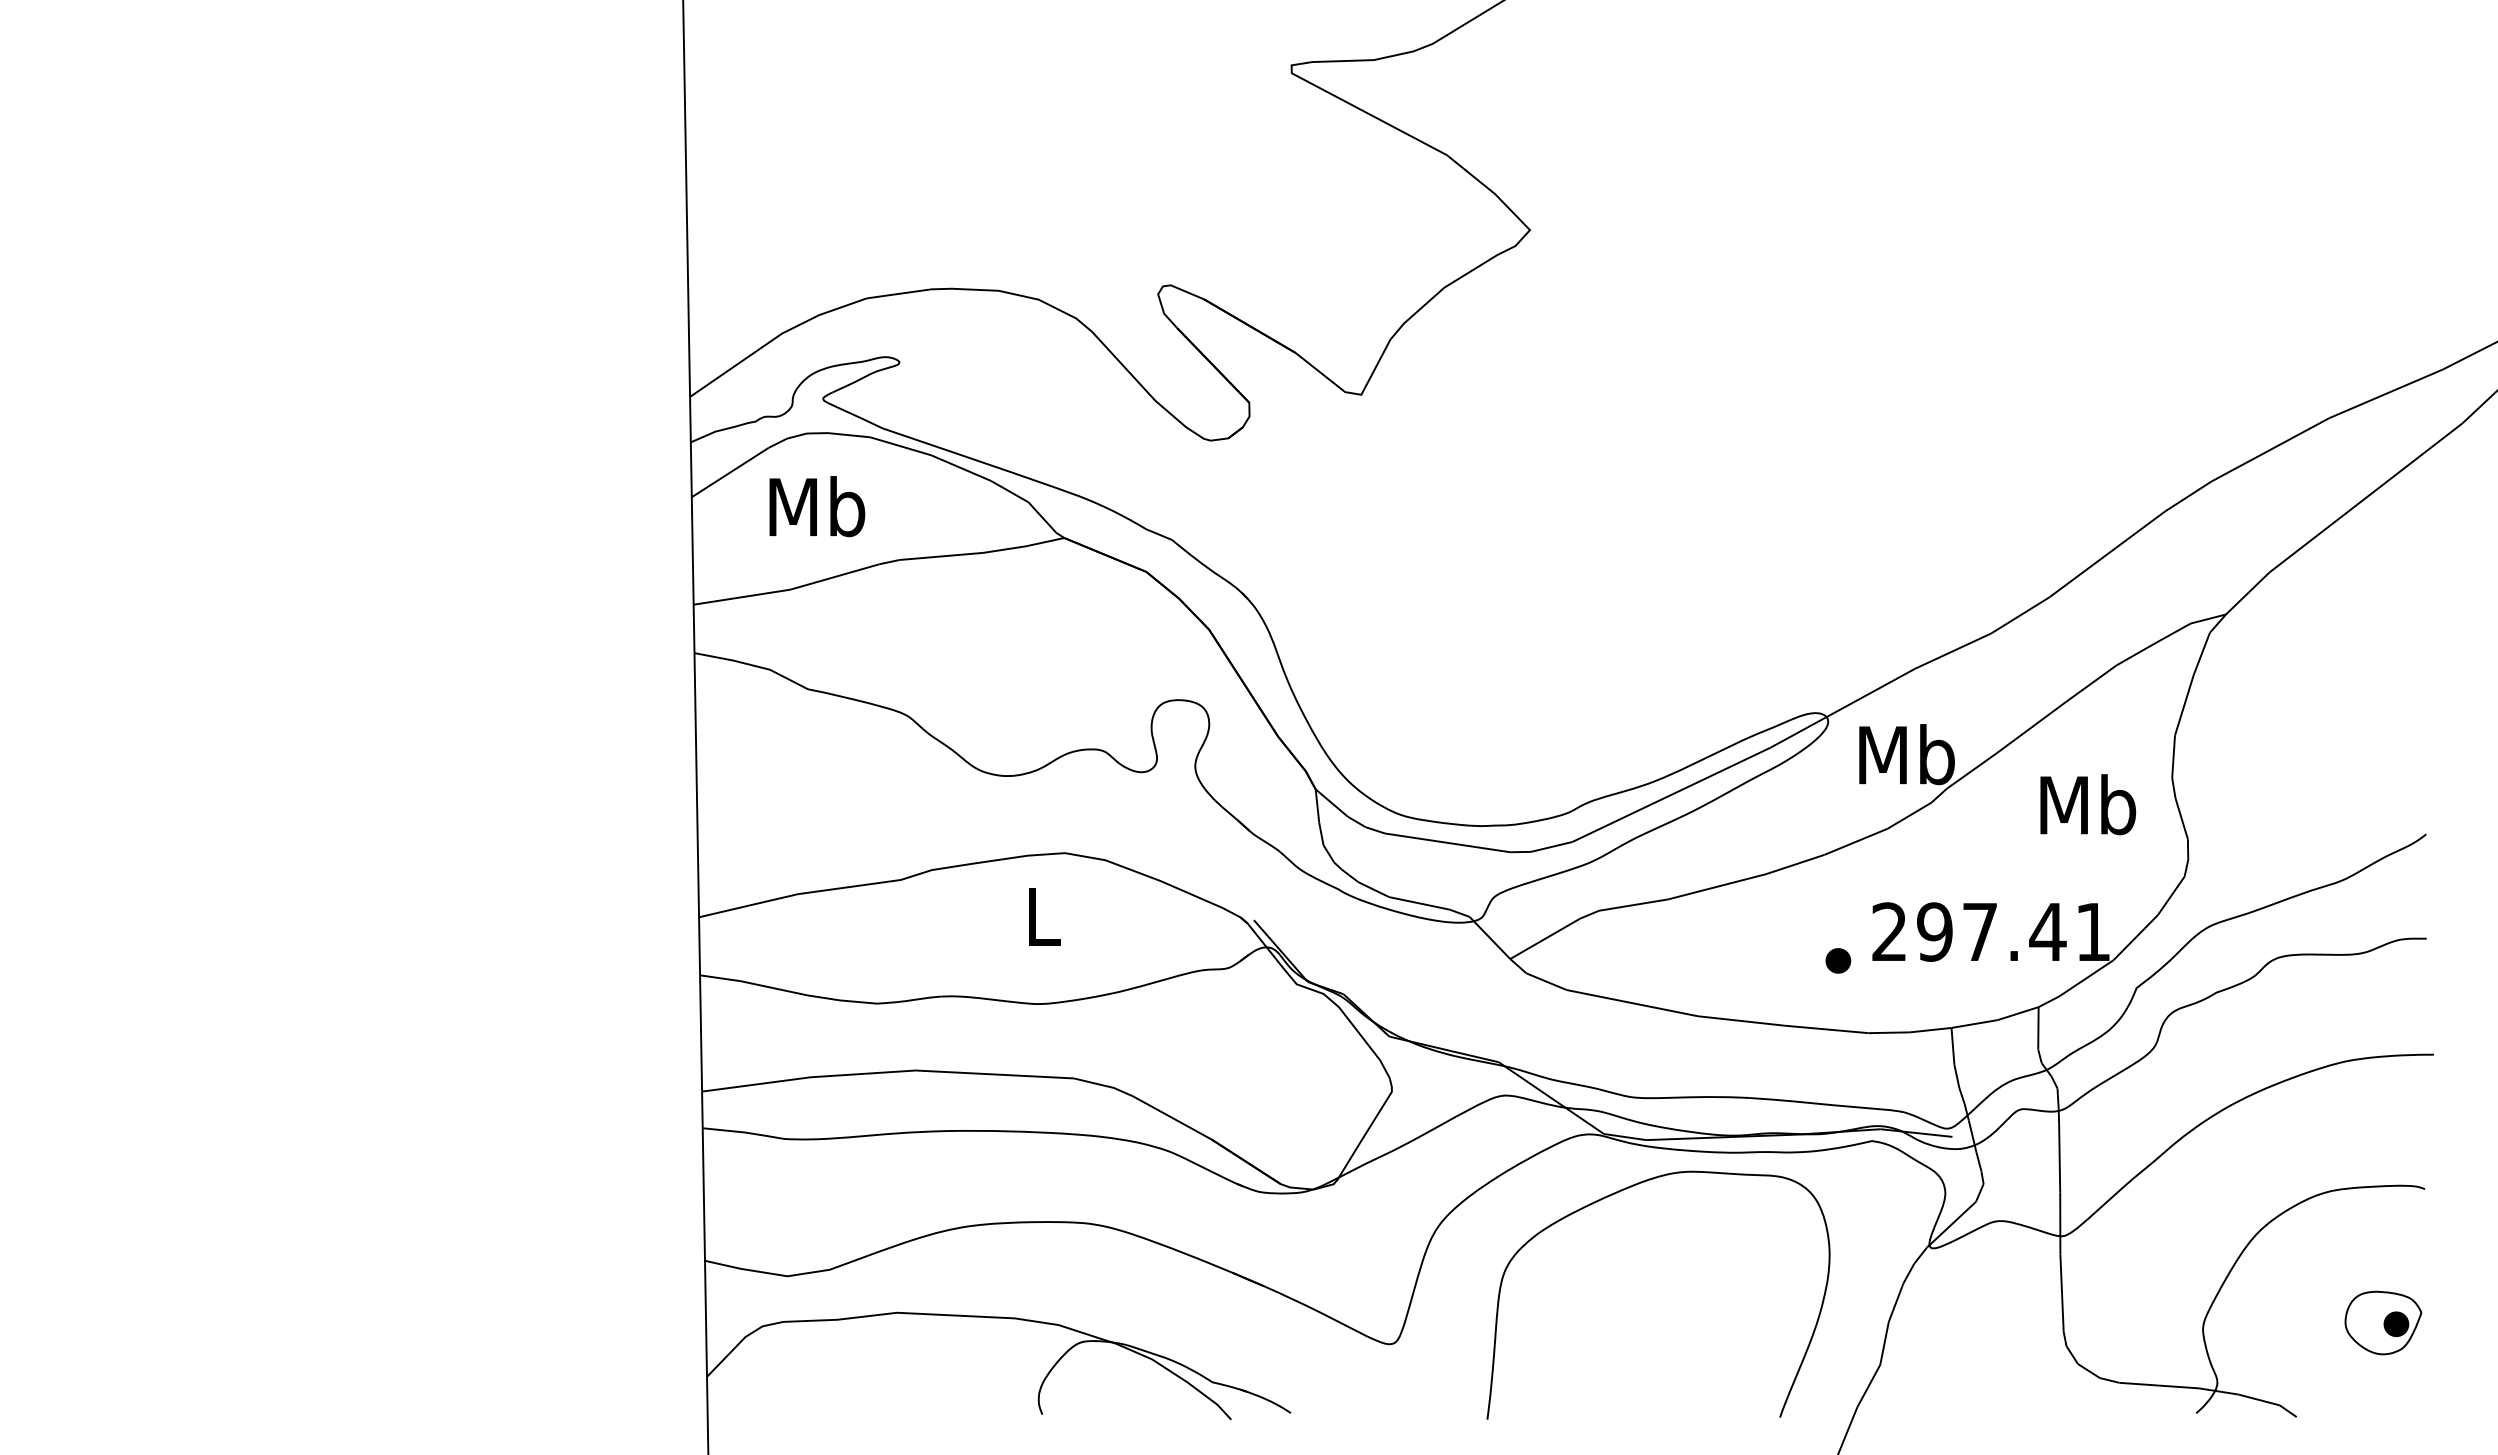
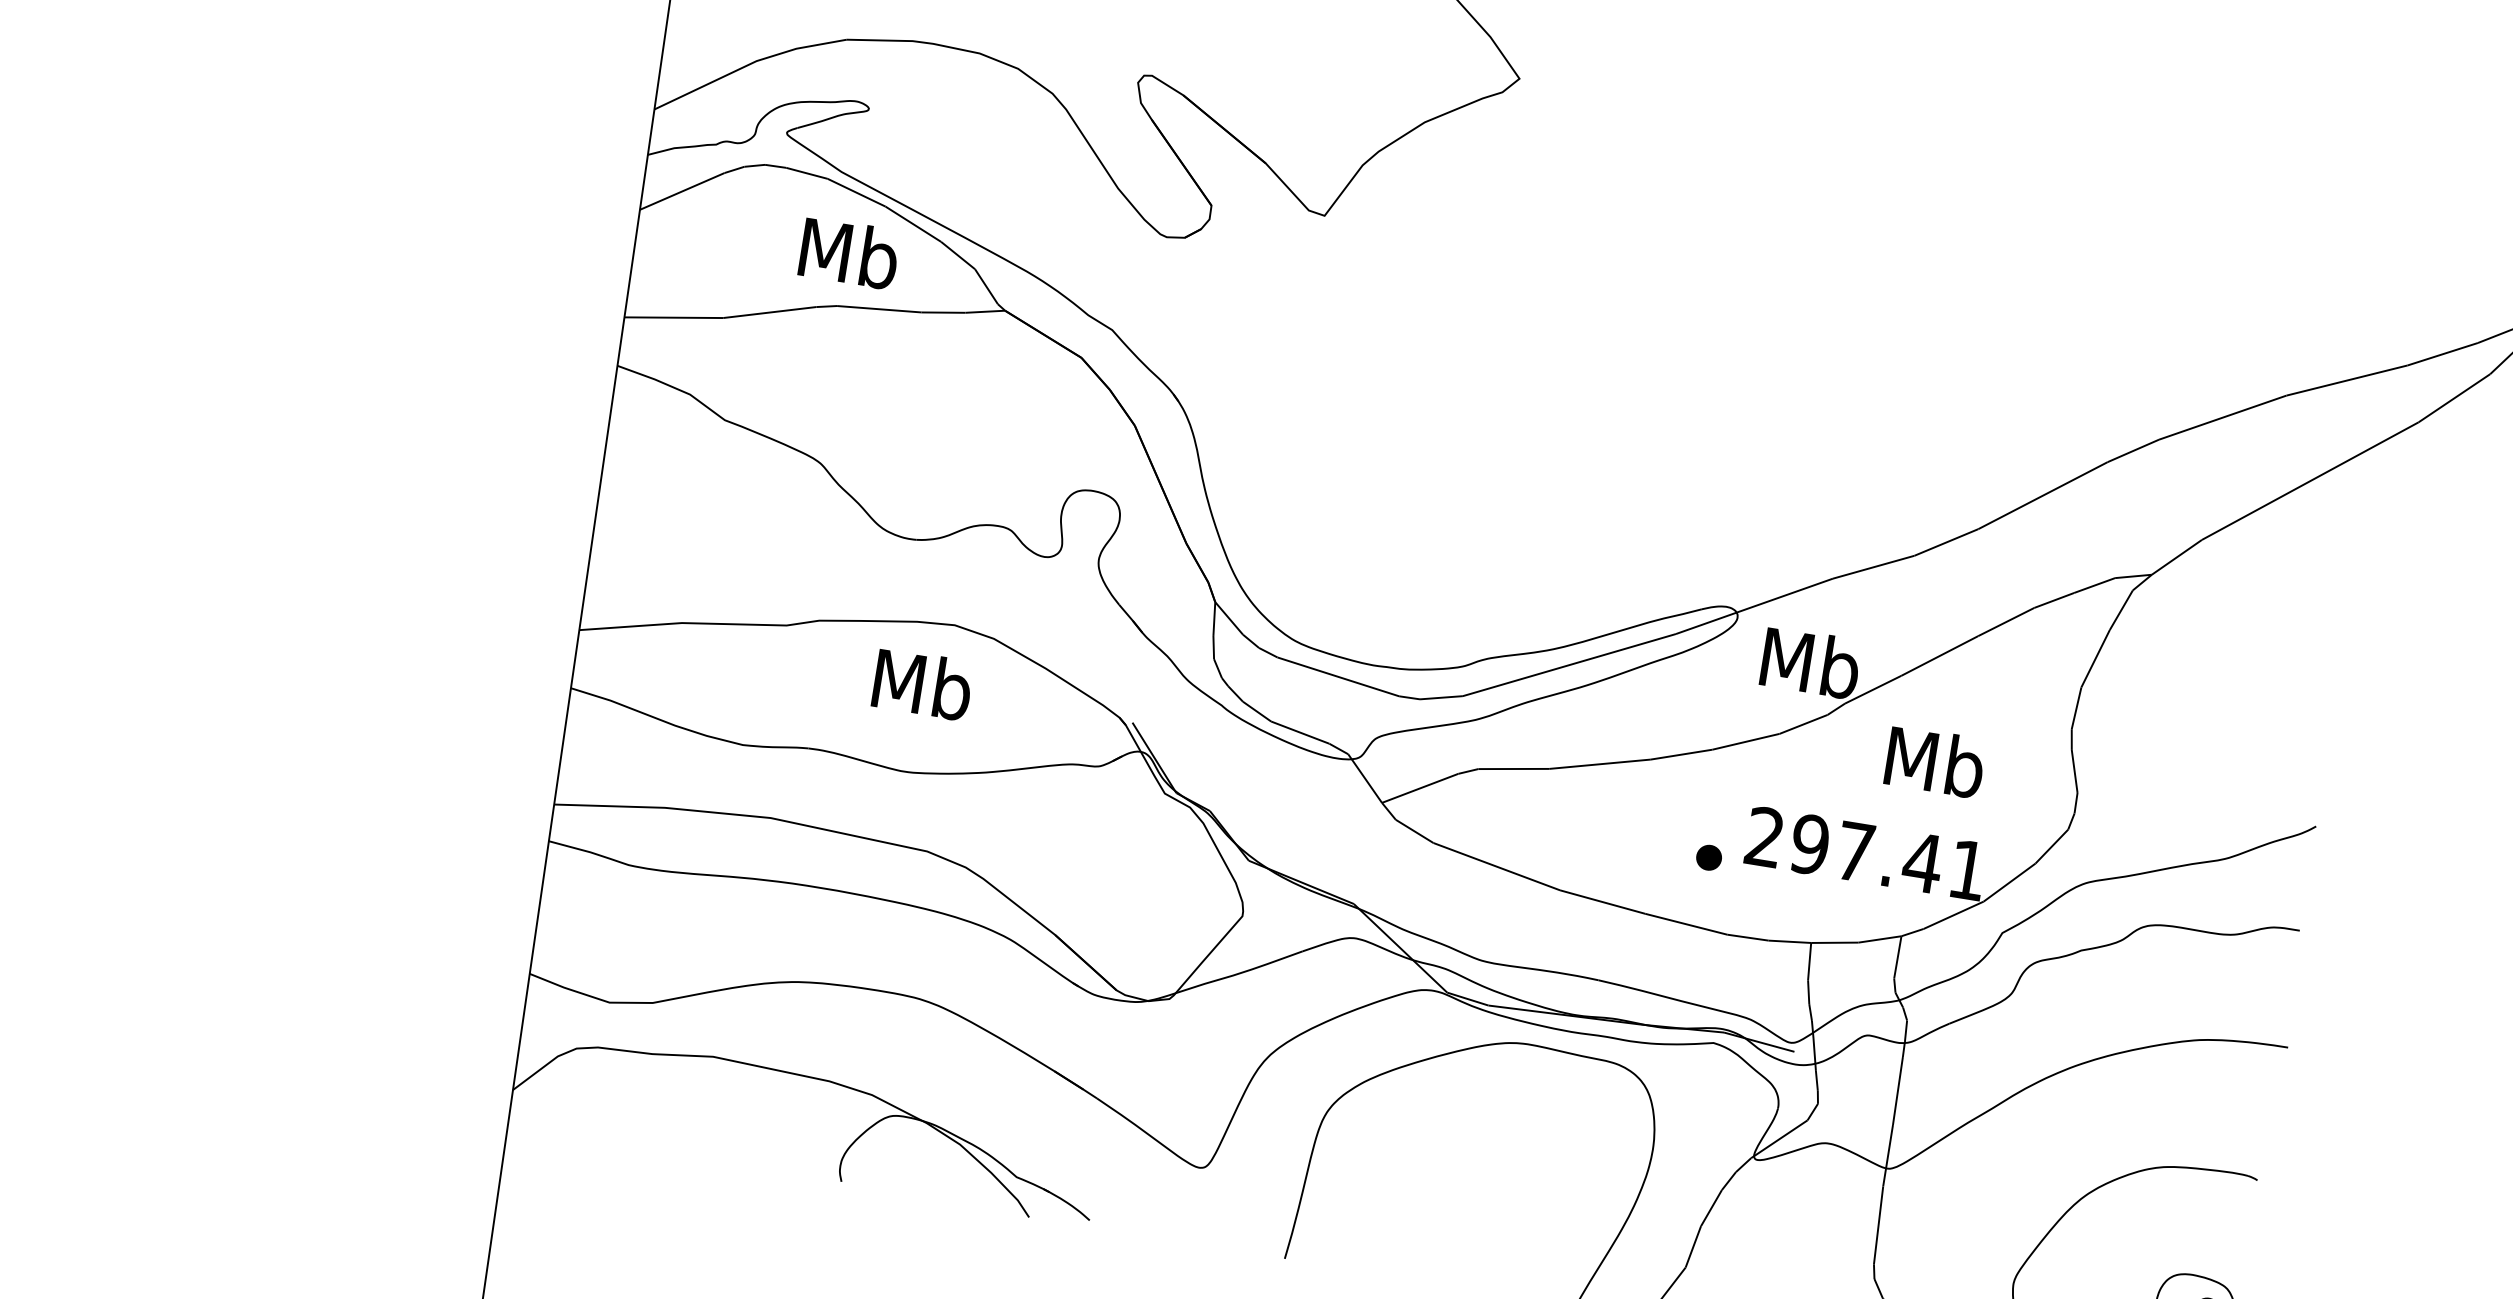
text: (817, 506) -> (849, 253), moved
text: (2088, 804) -> (1935, 761), moved
text: (1043, 915) -> (923, 684), L -> Mb

